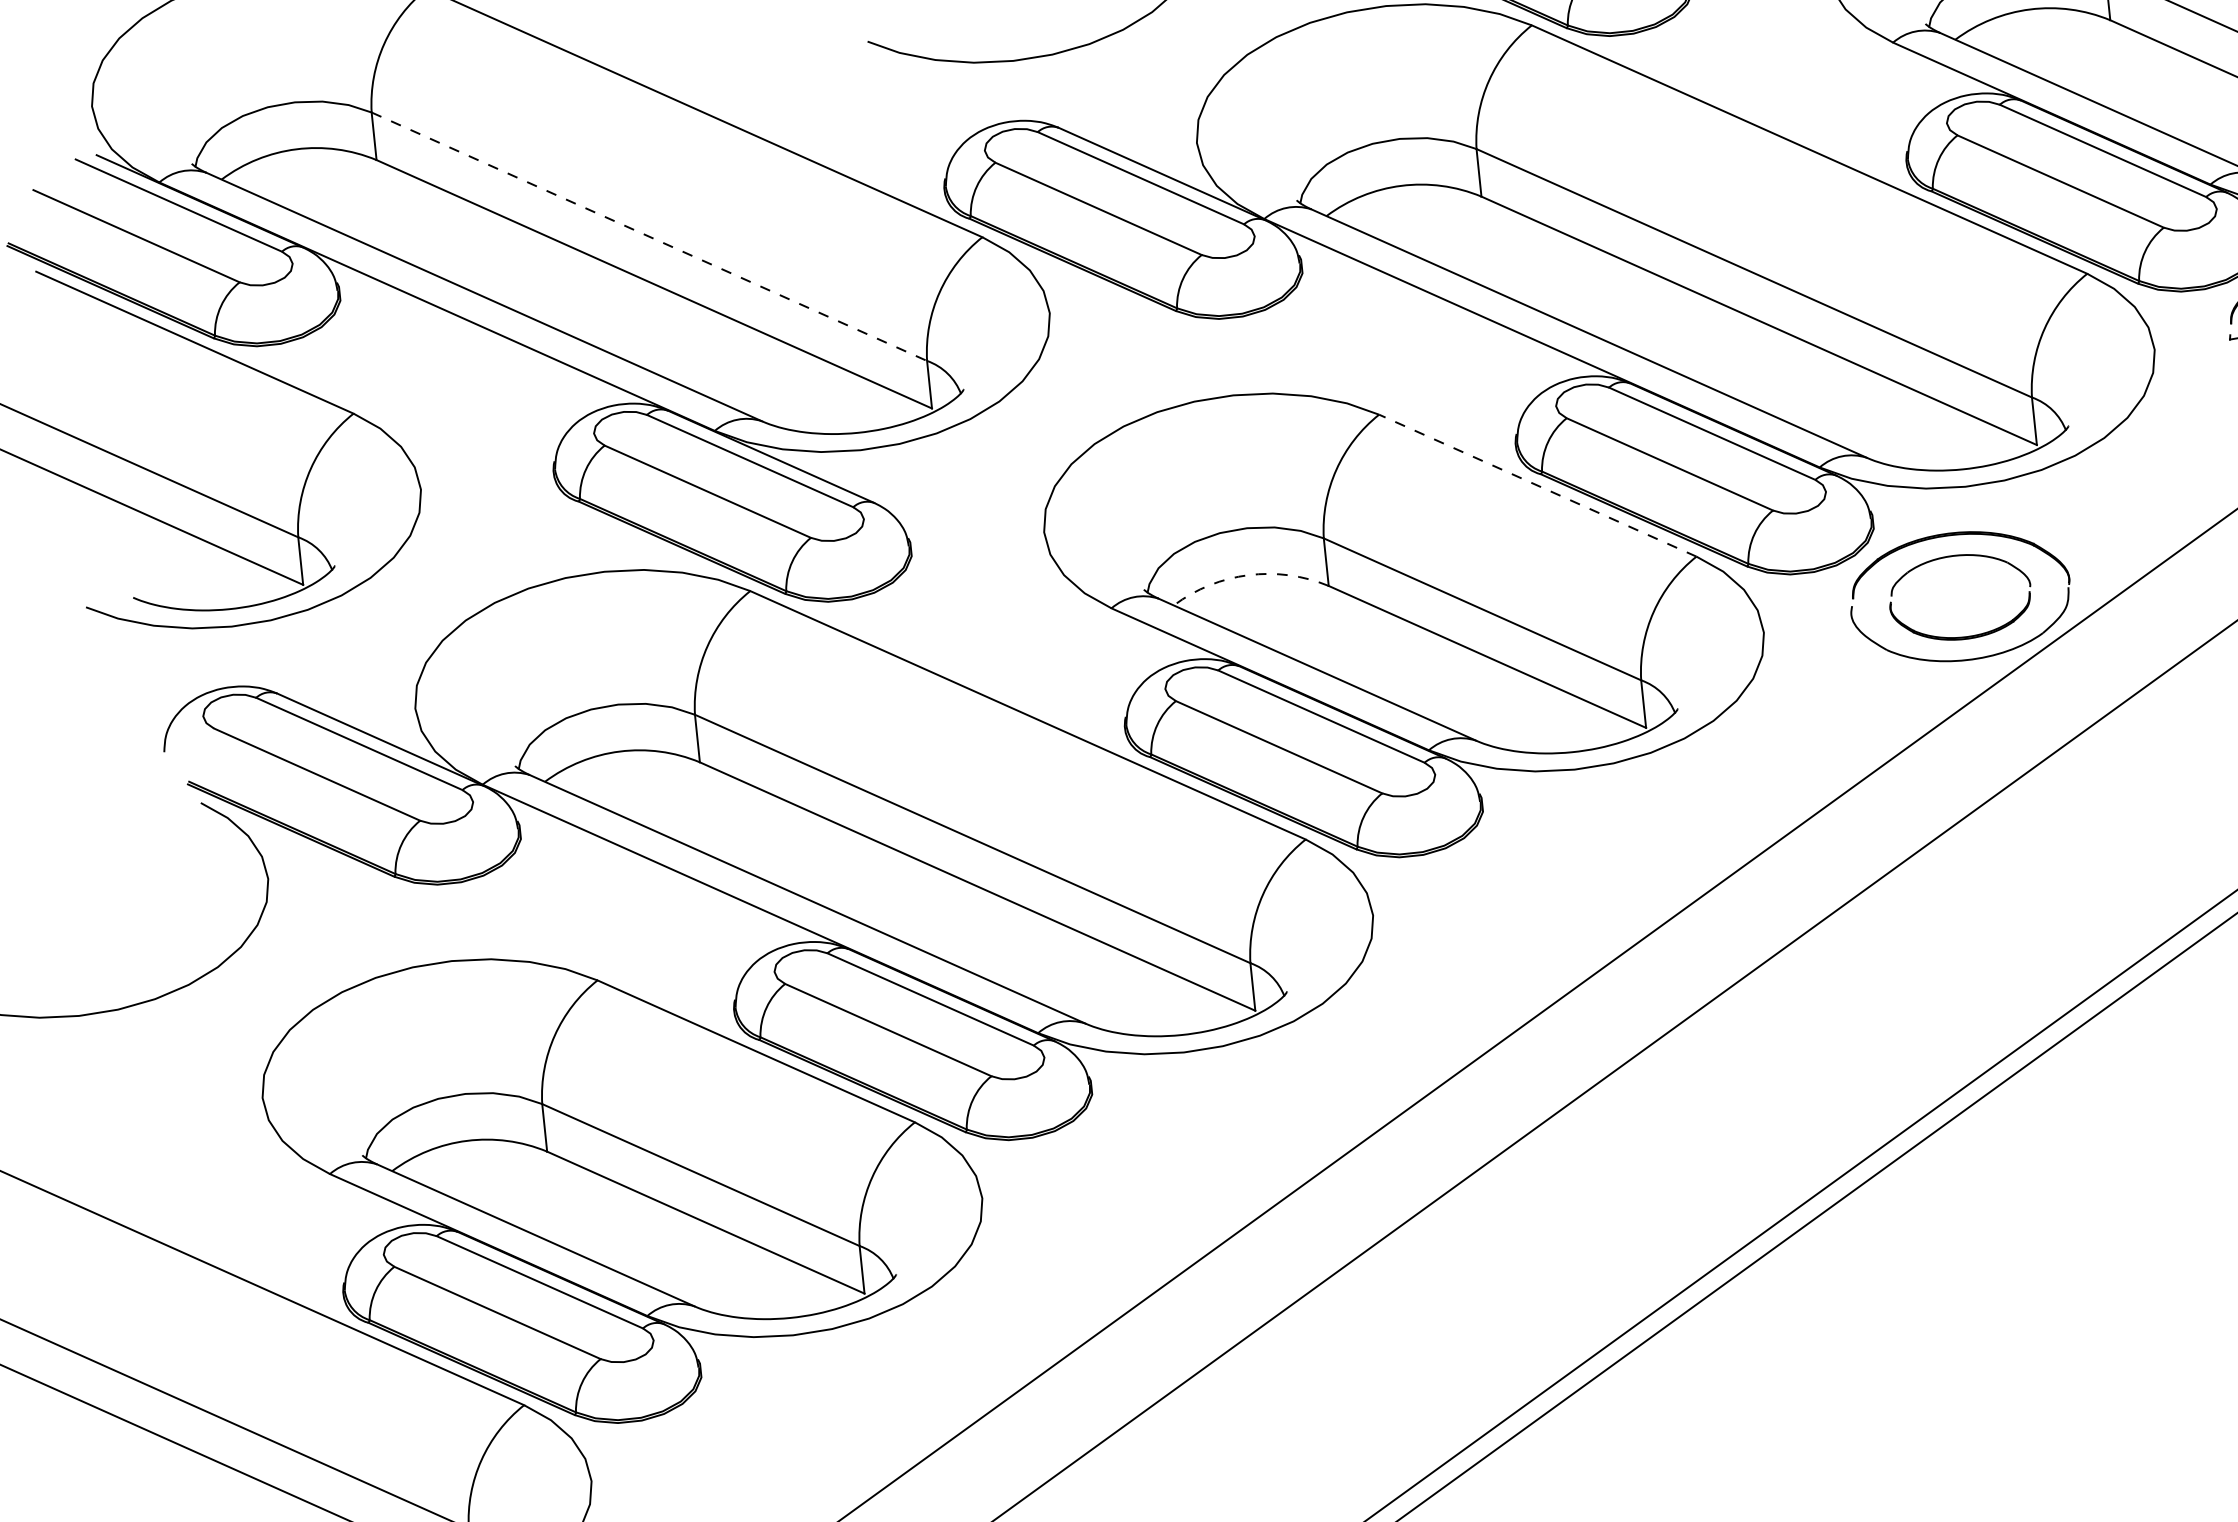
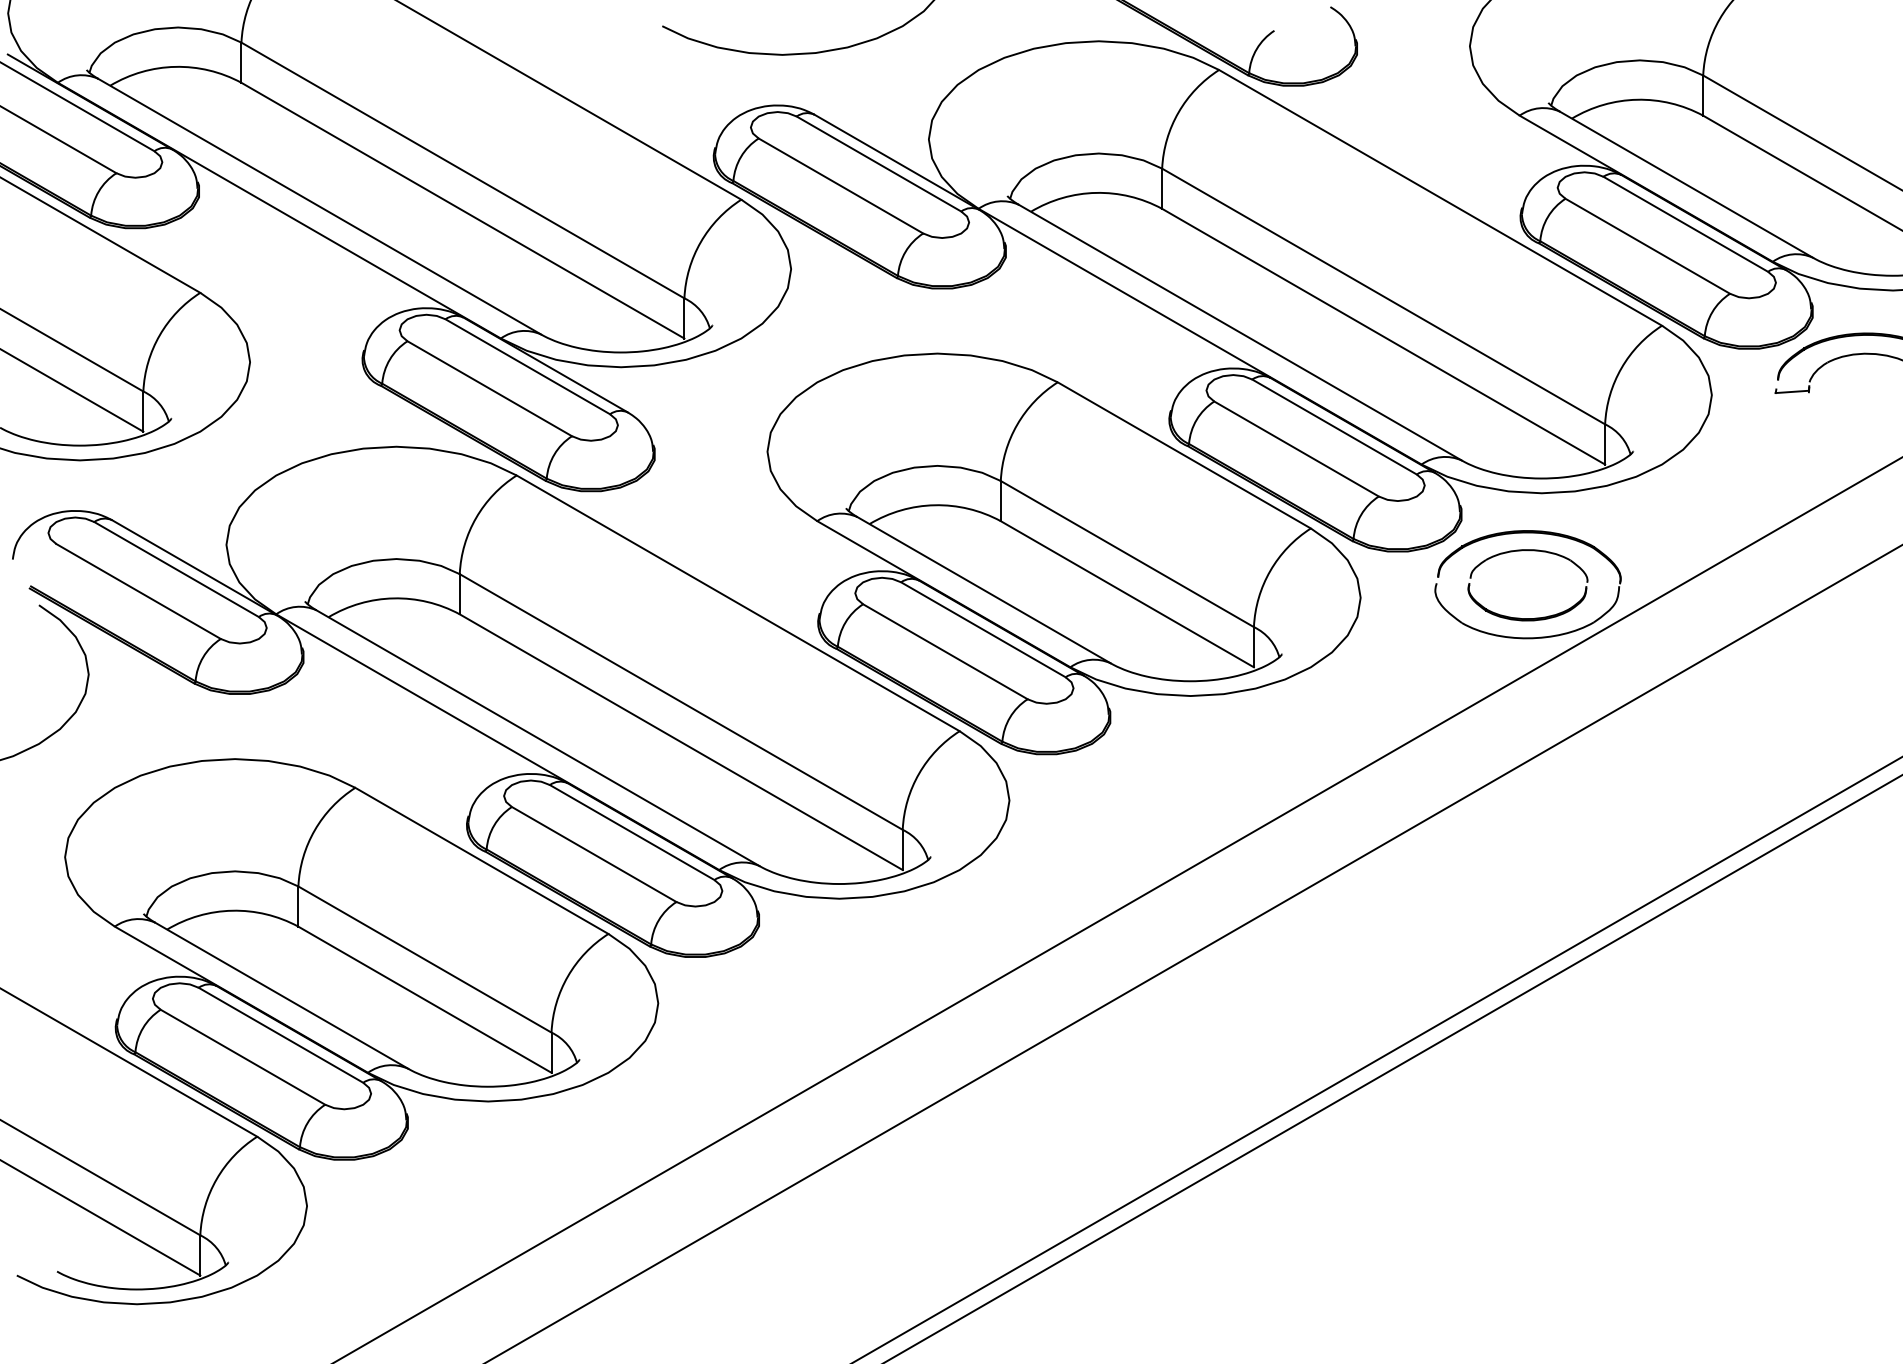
line: (648, 236) -> (462, 170), dashed -> solid
line: (1536, 485) -> (1183, 455), dashed -> solid
arc: (1248, 575) -> (934, 505), dashed -> solid

